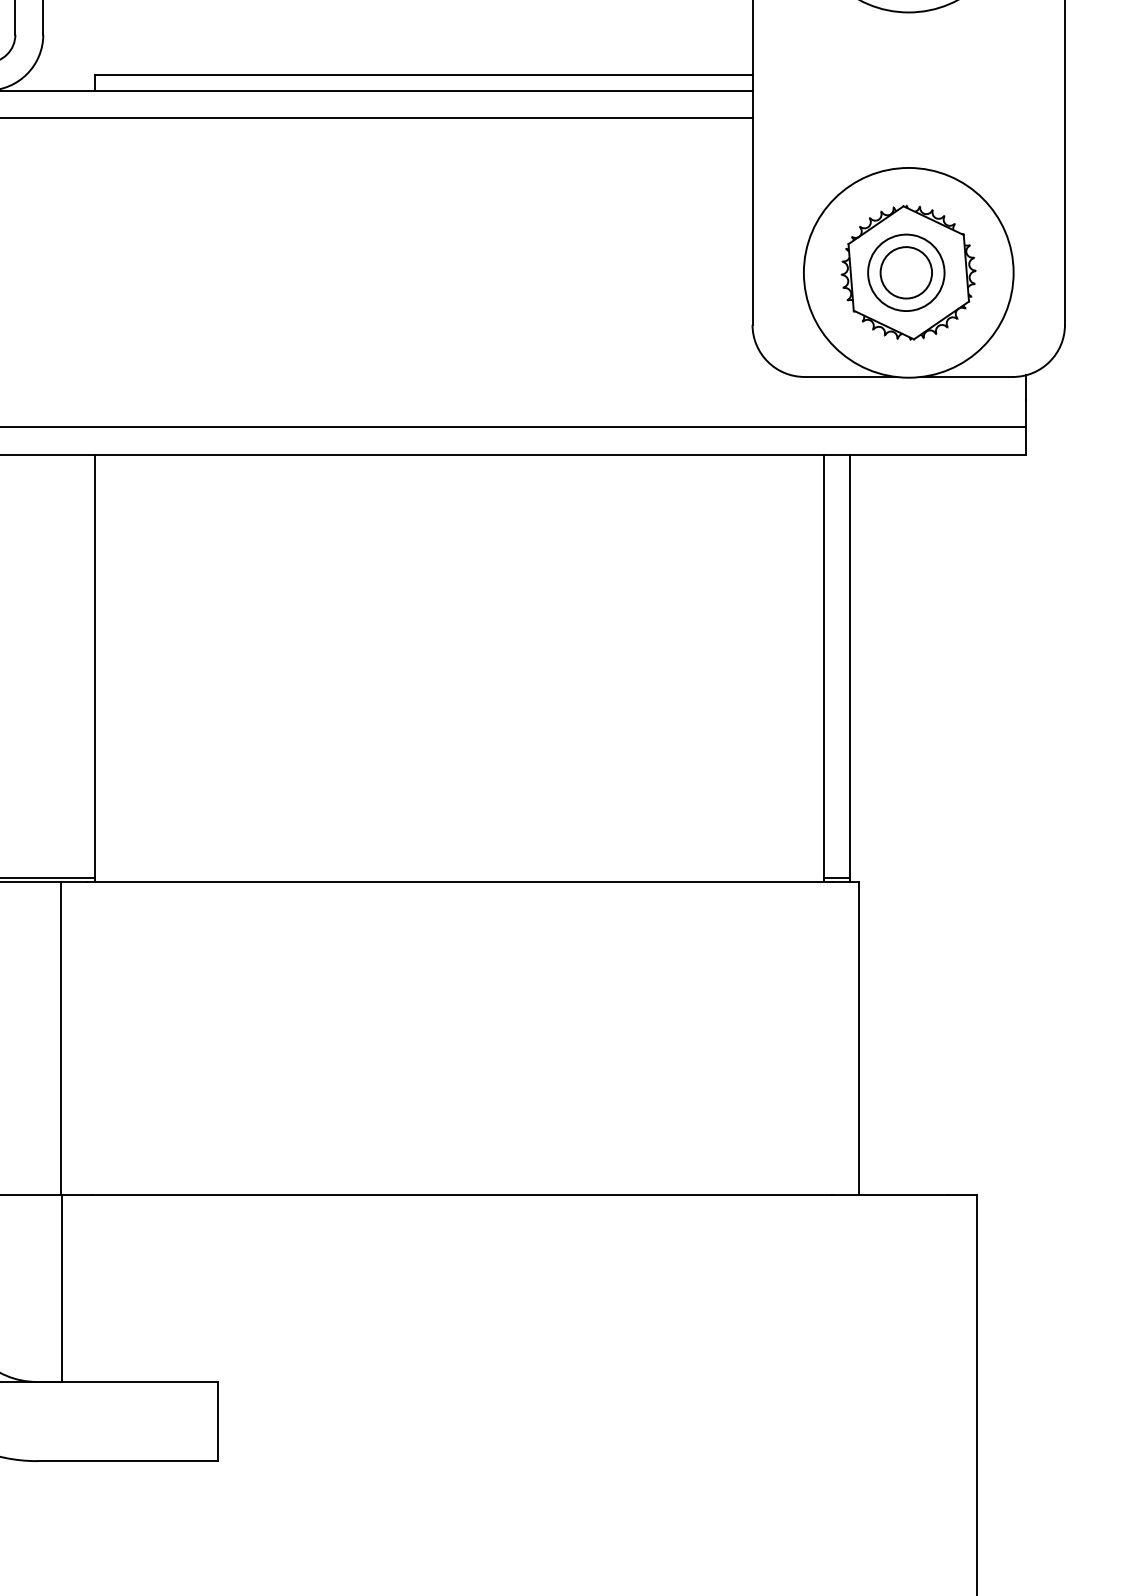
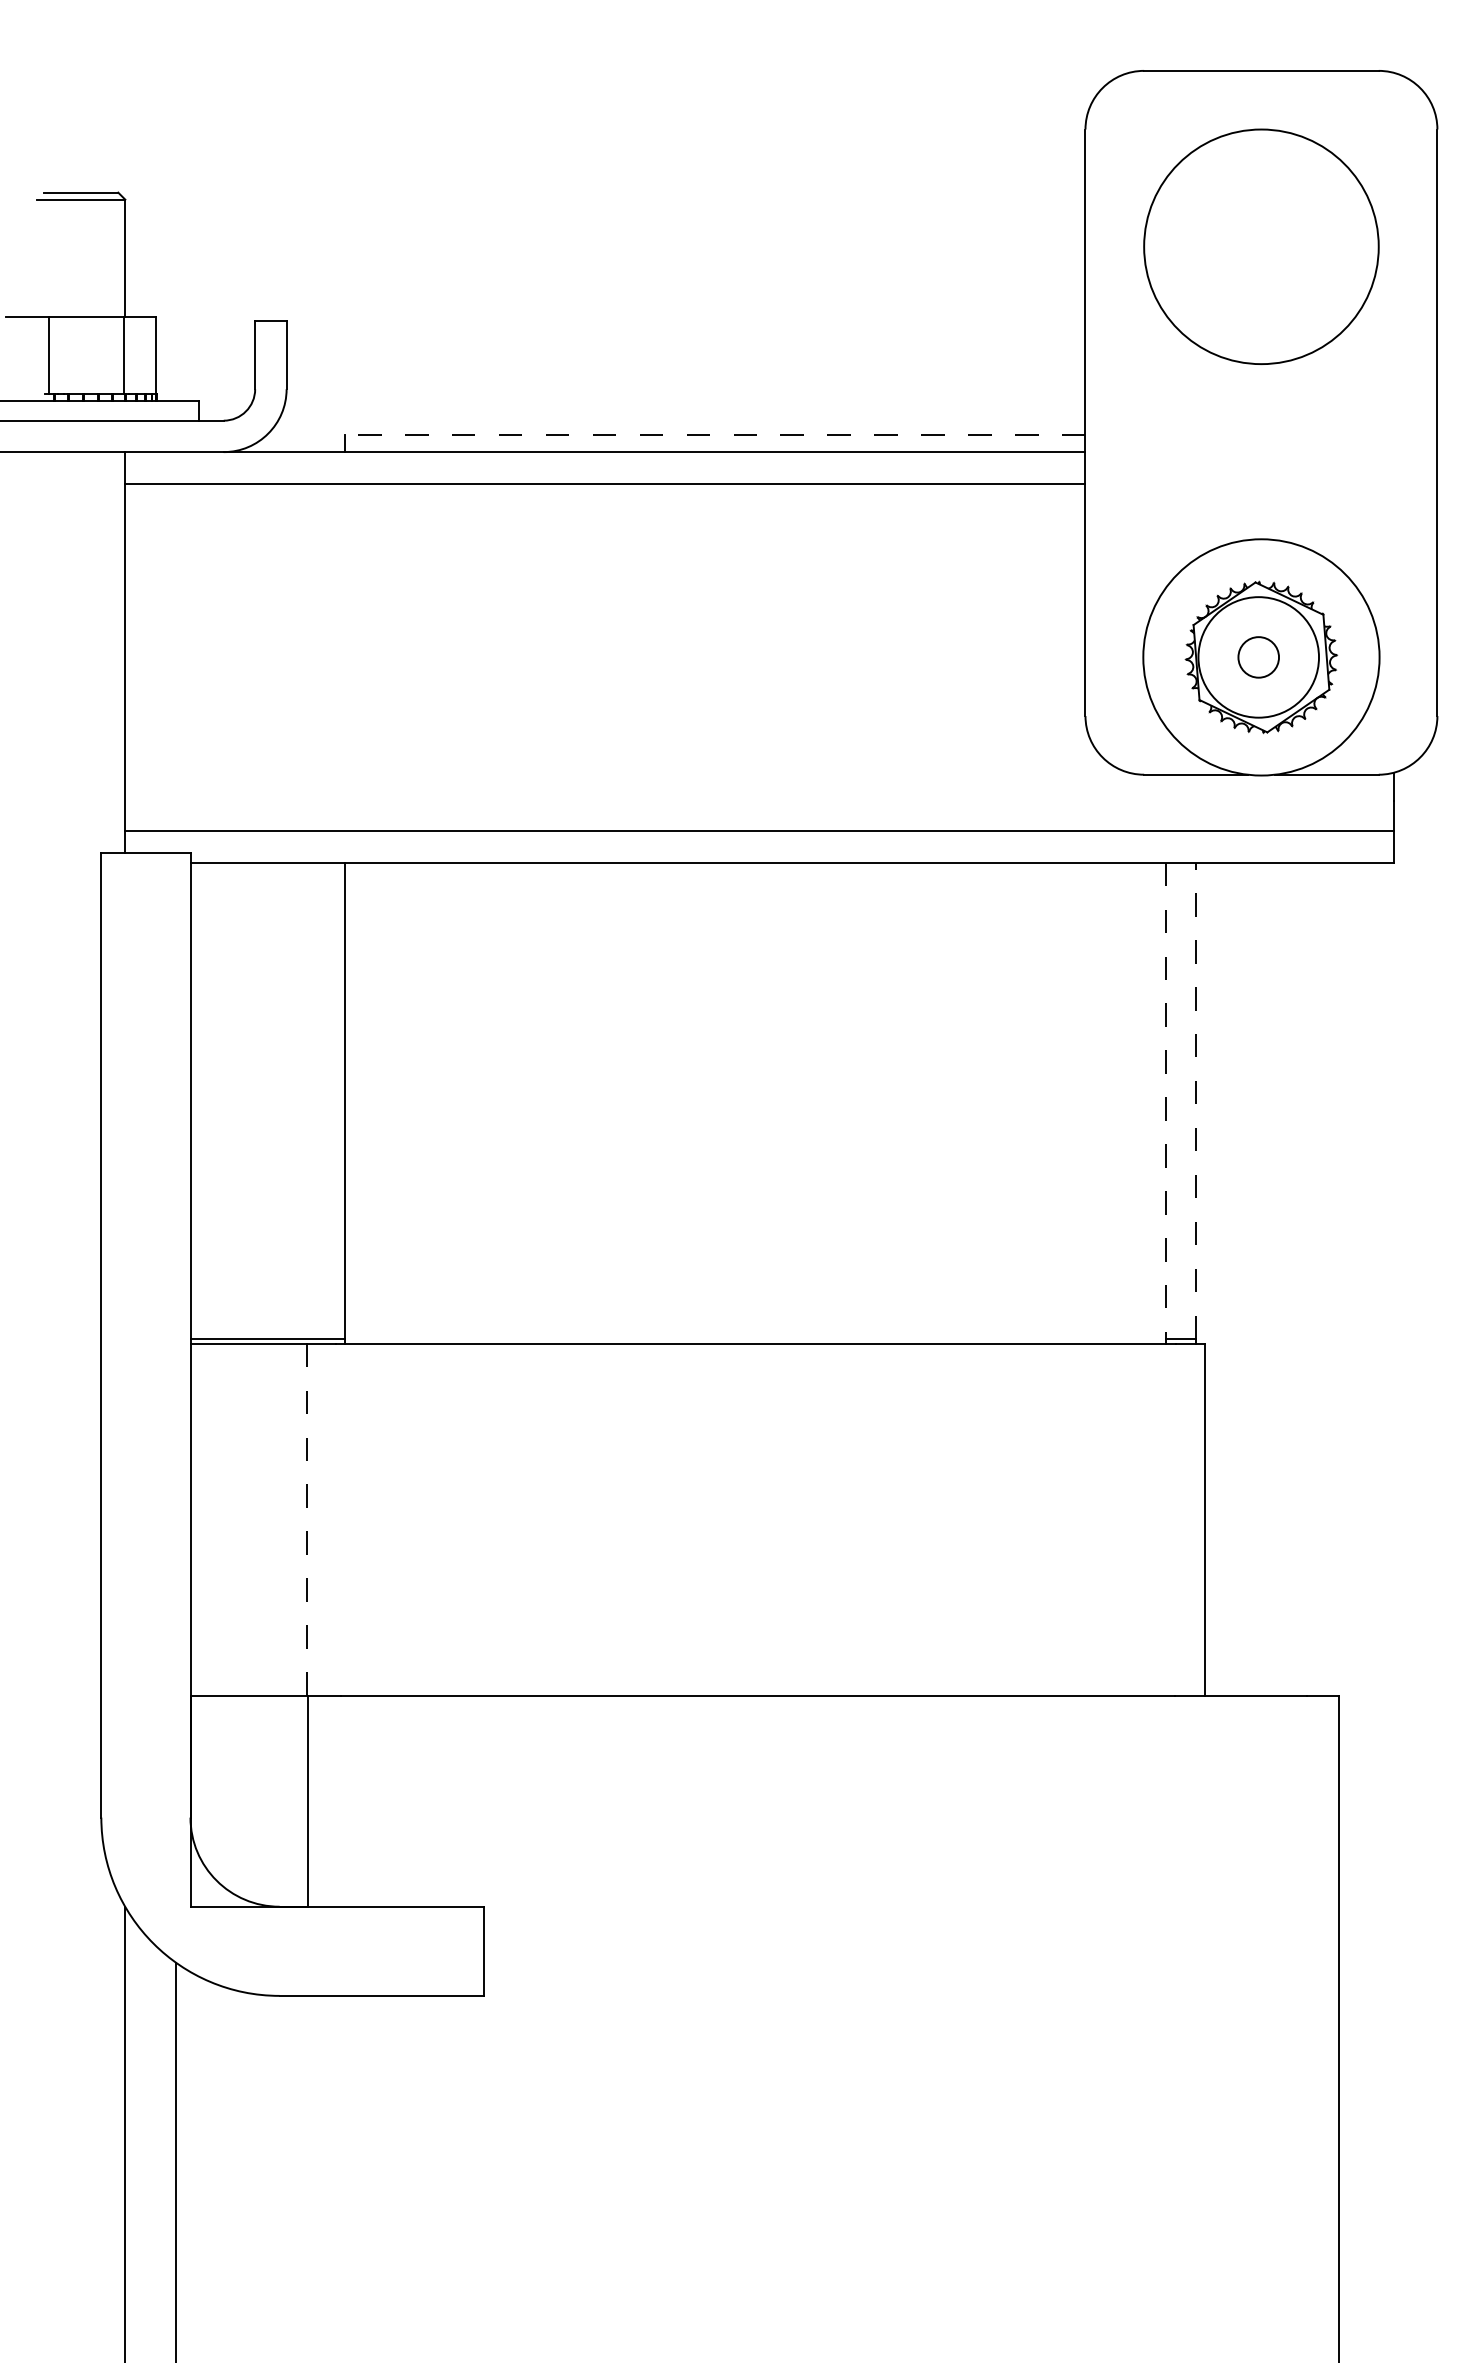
line: (423, 74) -> (714, 434), solid -> dashed
circle: (906, 272) -> (1258, 657), size x0.7
circle: (906, 272) -> (1258, 657), size x1.4
line: (850, 666) -> (1195, 1100), solid -> dashed
line: (824, 668) -> (1166, 1103), solid -> dashed
line: (60, 1038) -> (306, 1519), solid -> dashed

